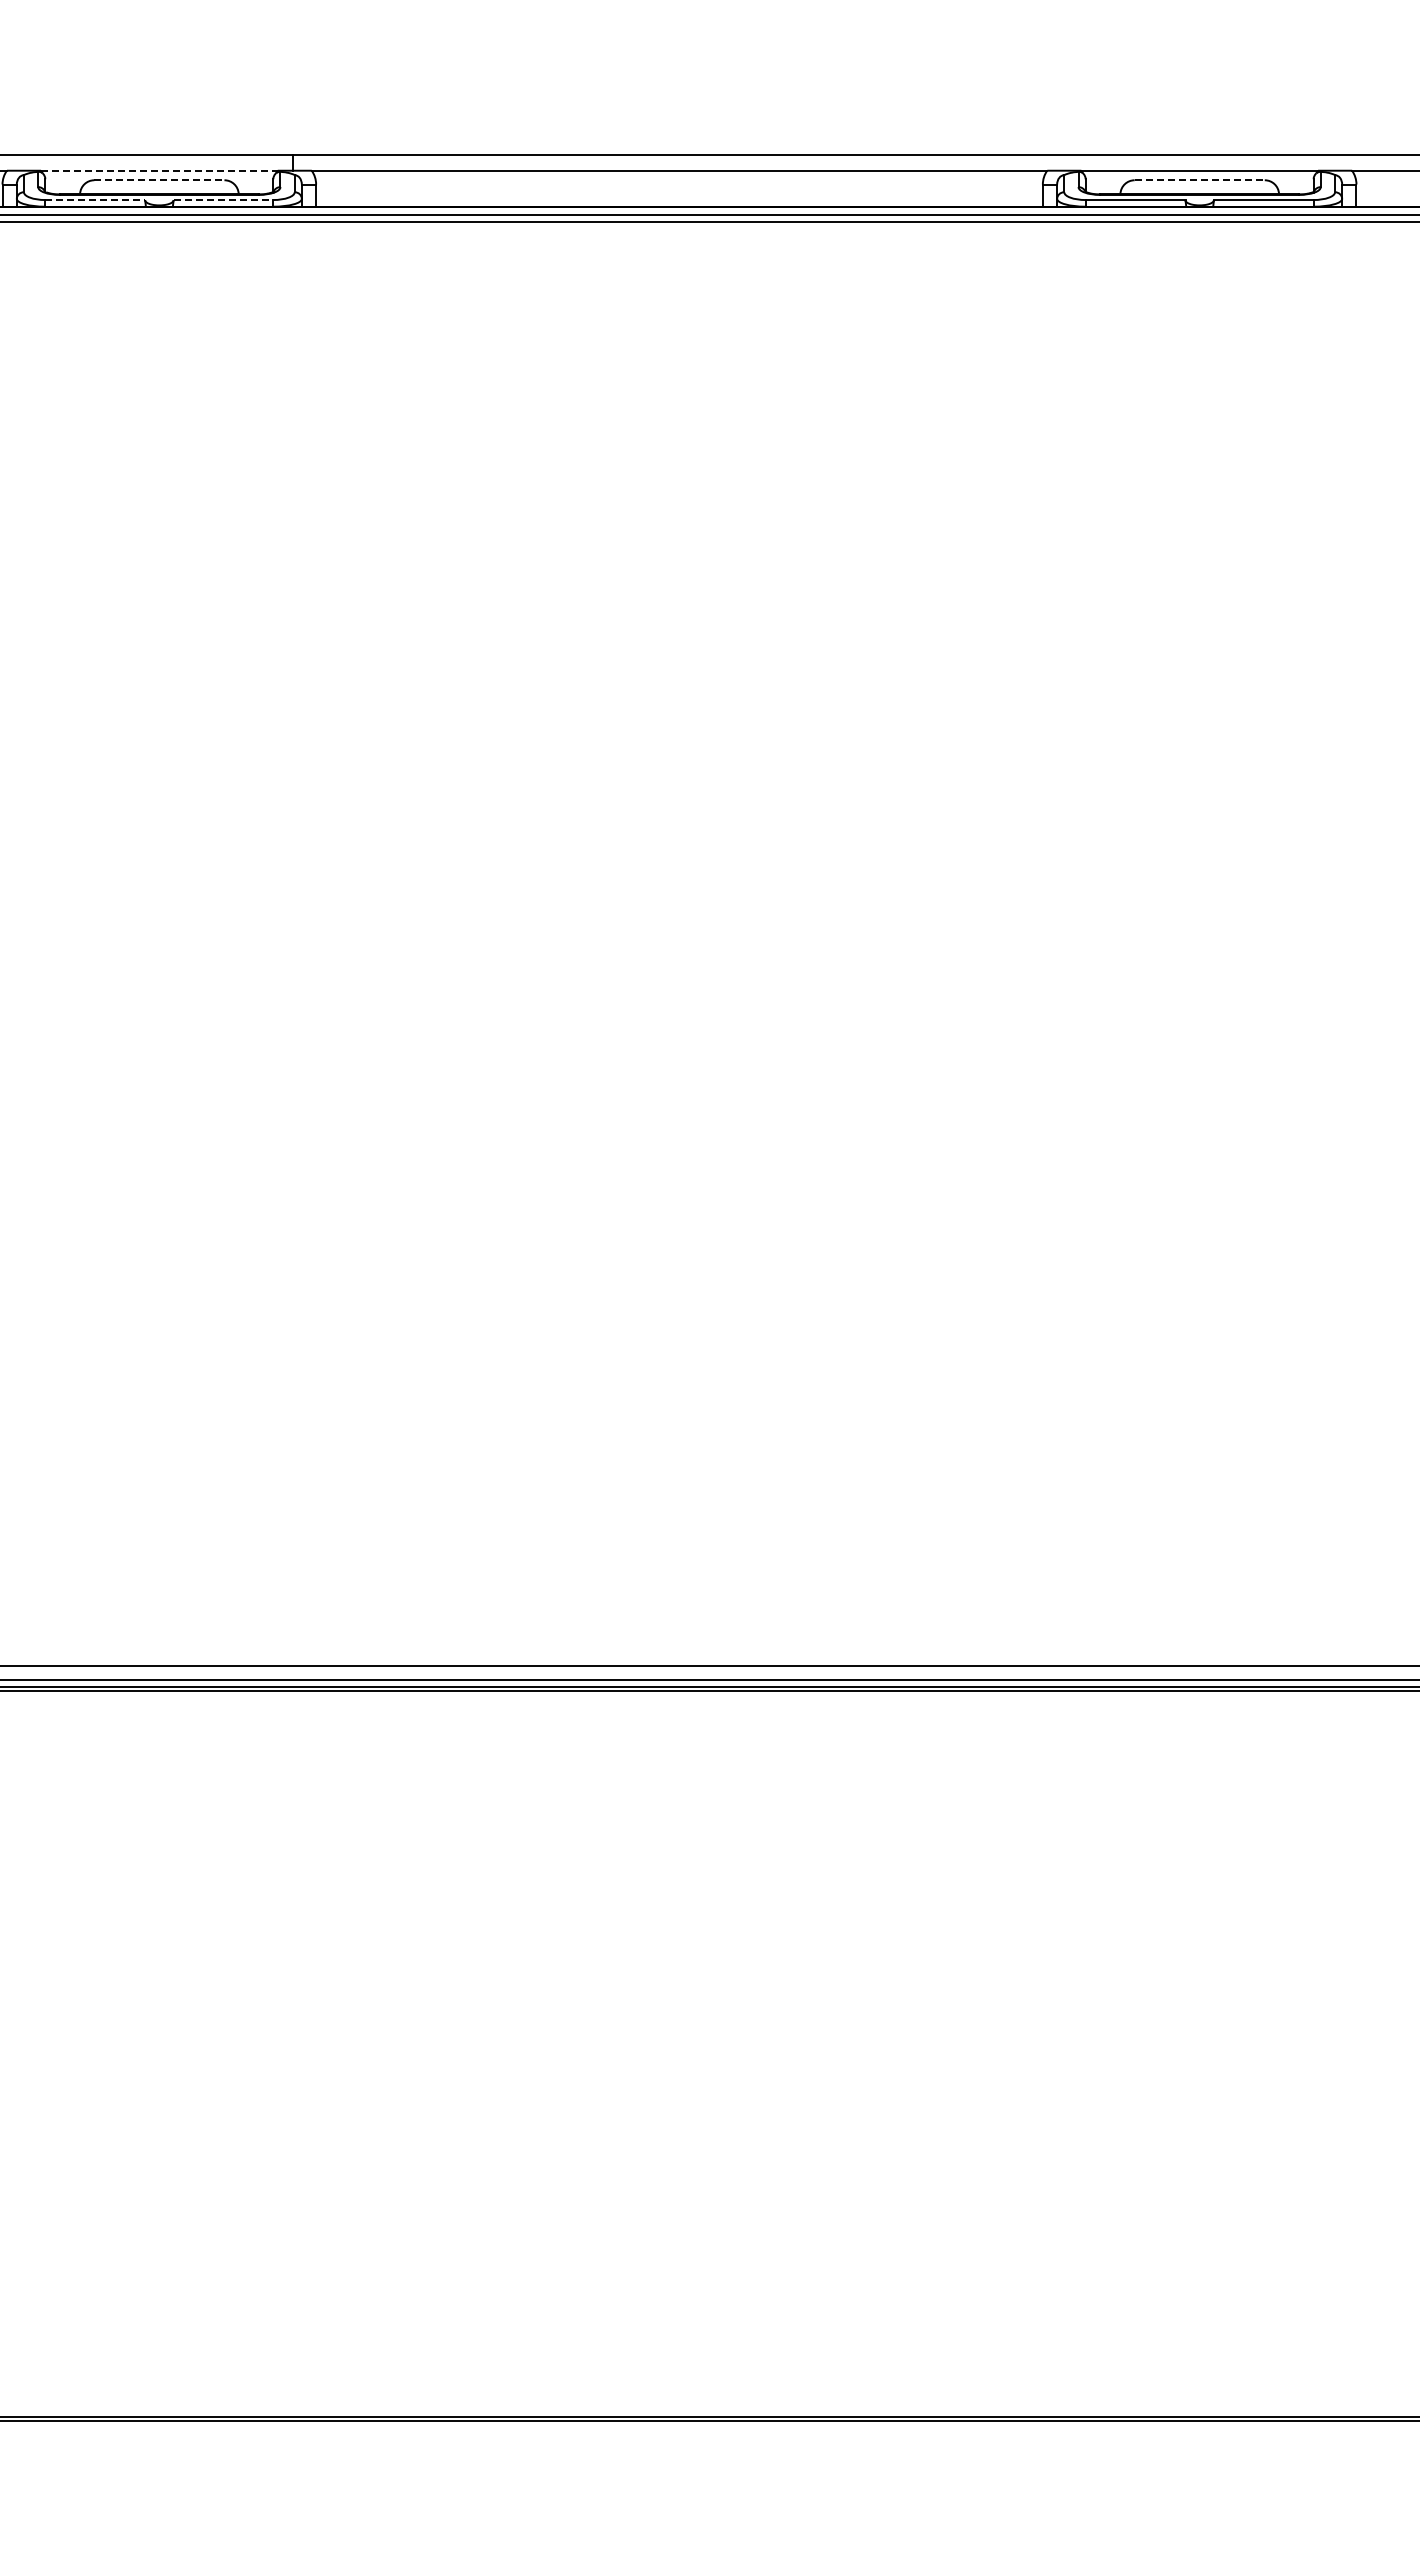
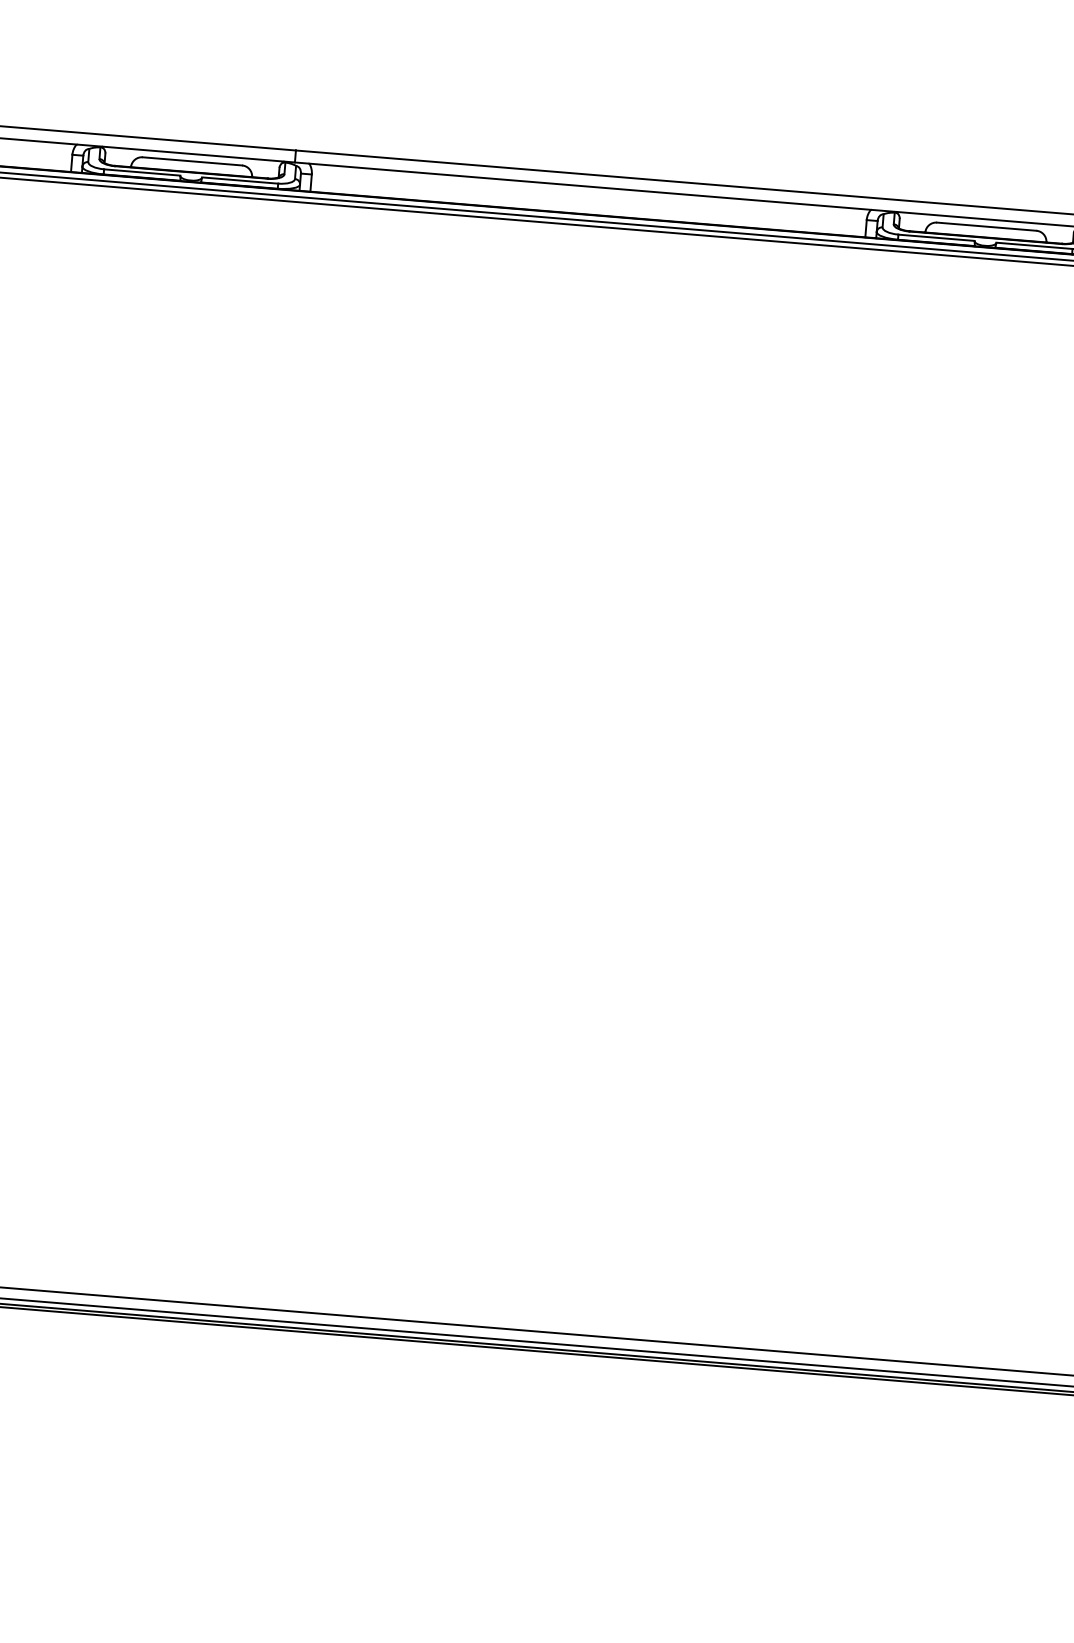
line: (159, 170) -> (193, 153), dashed -> solid
line: (159, 180) -> (192, 161), dashed -> solid
line: (1200, 180) -> (987, 226), dashed -> solid
line: (95, 200) -> (142, 172), dashed -> solid
line: (223, 200) -> (240, 180), dashed -> solid

